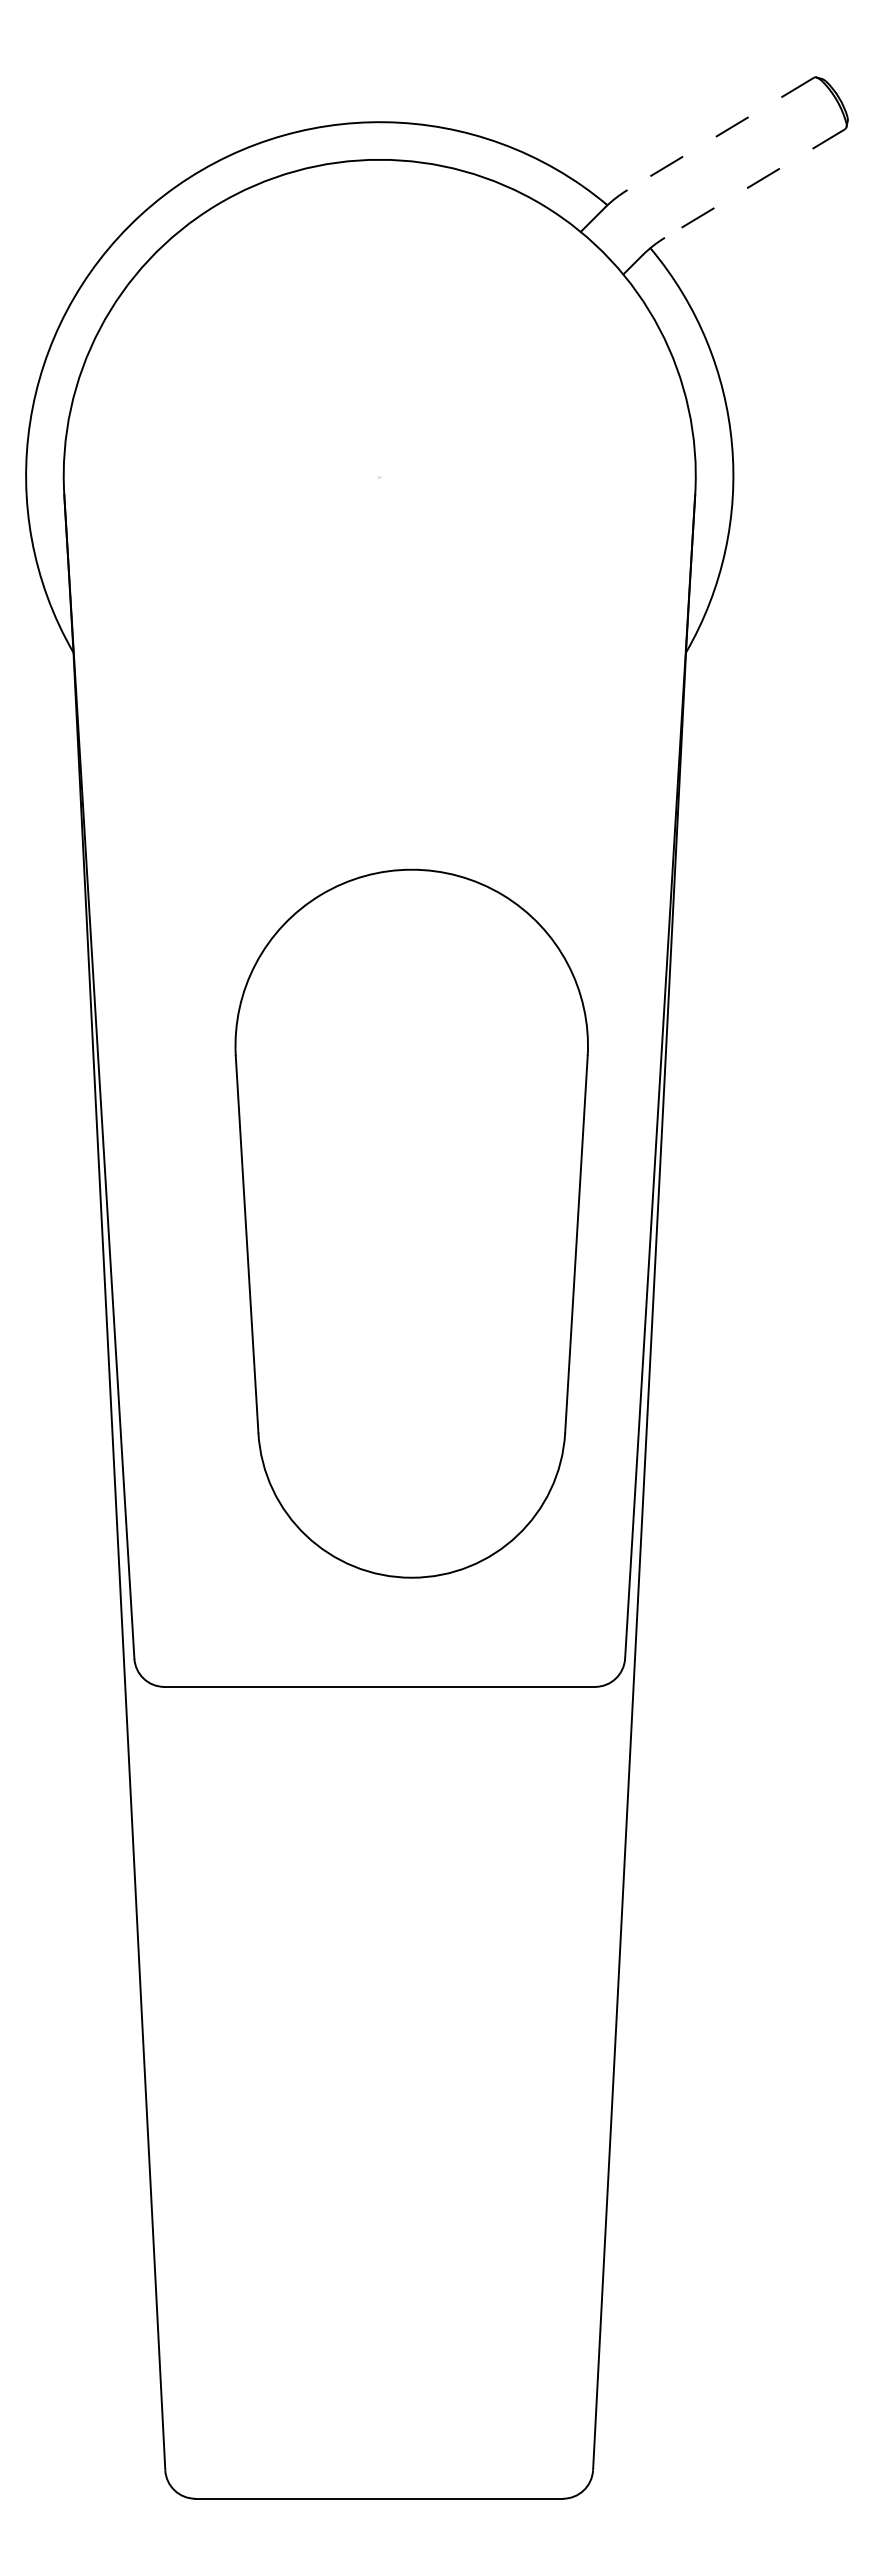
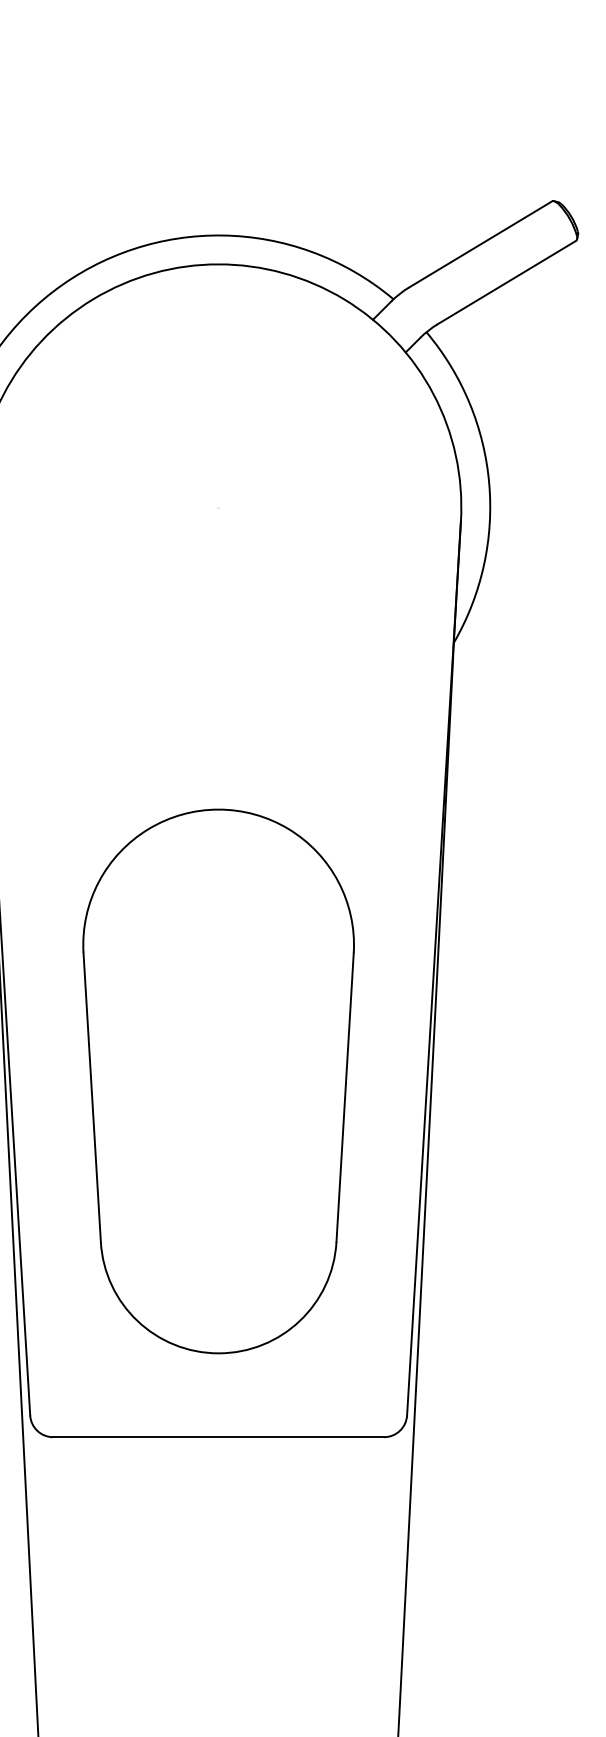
line: (720, 133) -> (480, 244), dashed -> solid
line: (754, 183) -> (506, 282), dashed -> solid
part: (411, 1223) -> (218, 1081), moved

